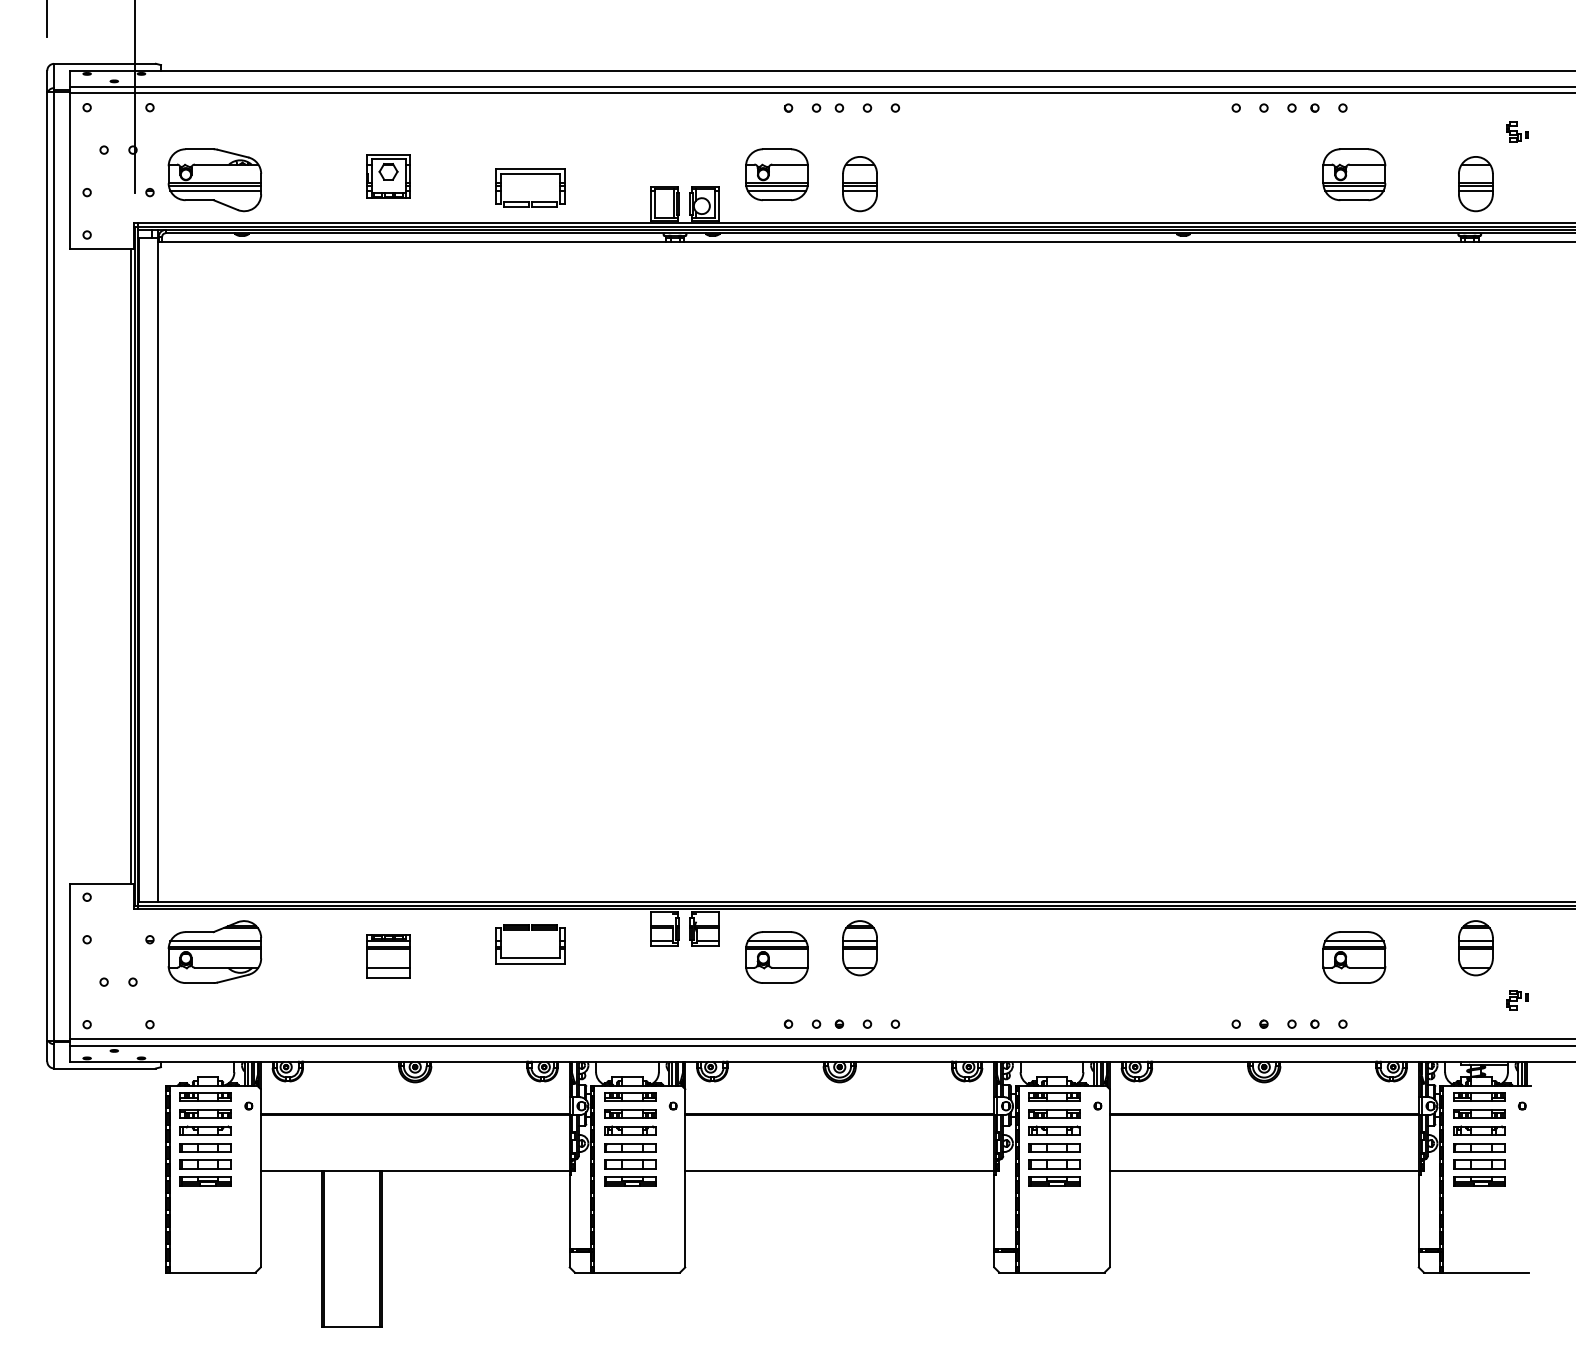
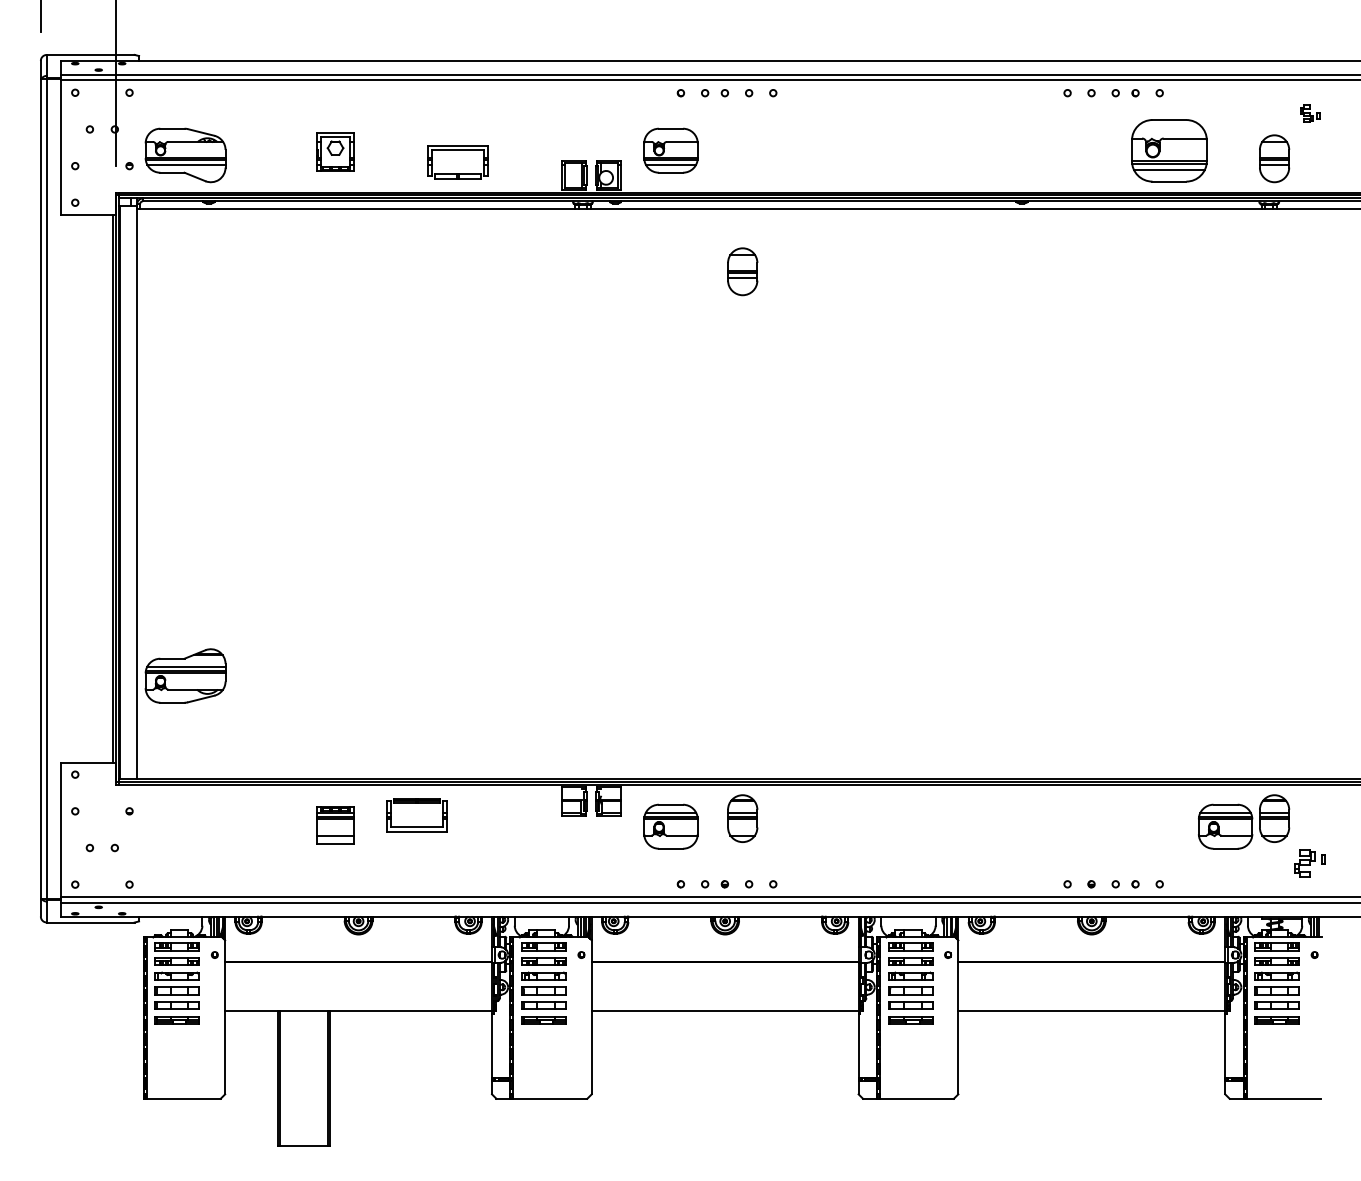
part: (1354, 174) -> (1169, 150), size x1.4
part: (859, 183) -> (742, 271), moved
part: (214, 951) -> (185, 675), moved
part: (529, 957) -> (416, 826), moved
part: (1354, 957) -> (1225, 826), moved
part: (1517, 1000) -> (1310, 863), size x1.6

